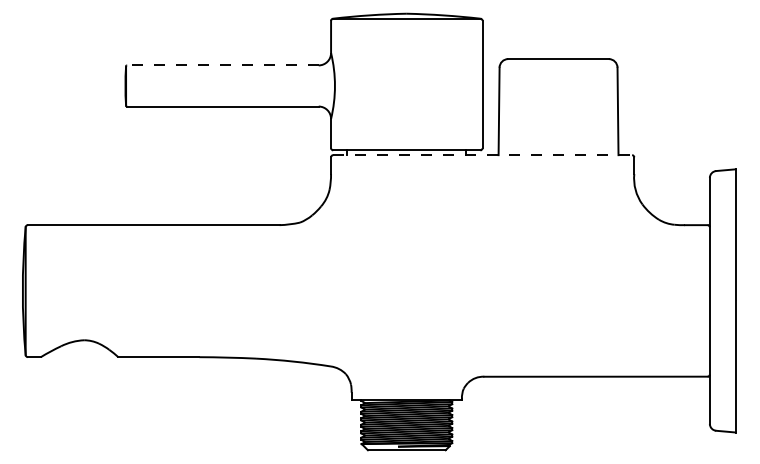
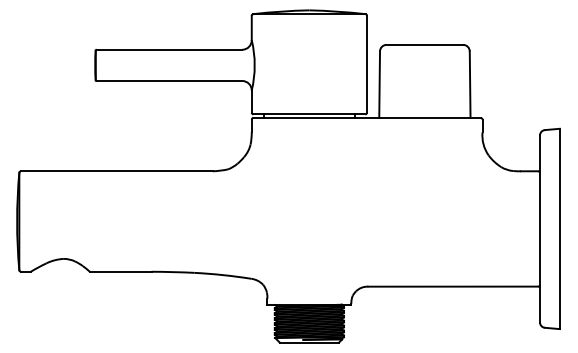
line: (222, 65) -> (169, 49), dashed -> solid
line: (483, 155) -> (367, 118), dashed -> solid

